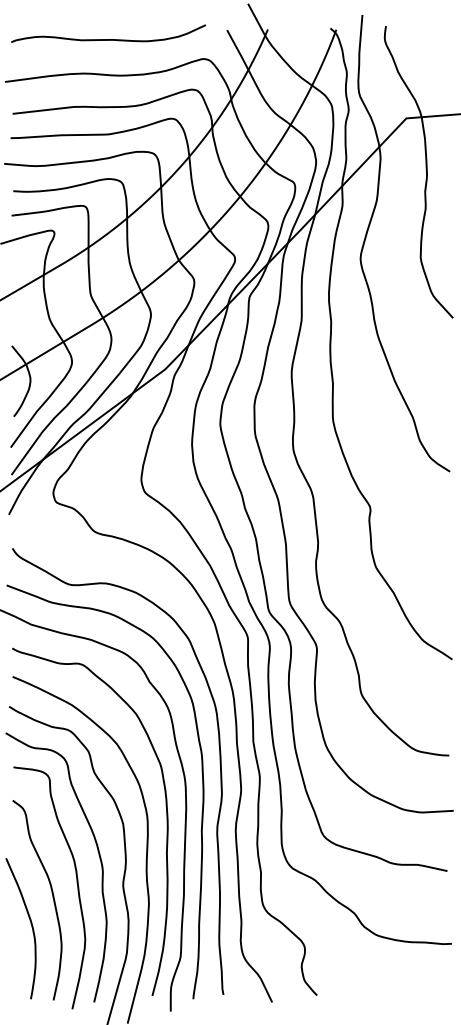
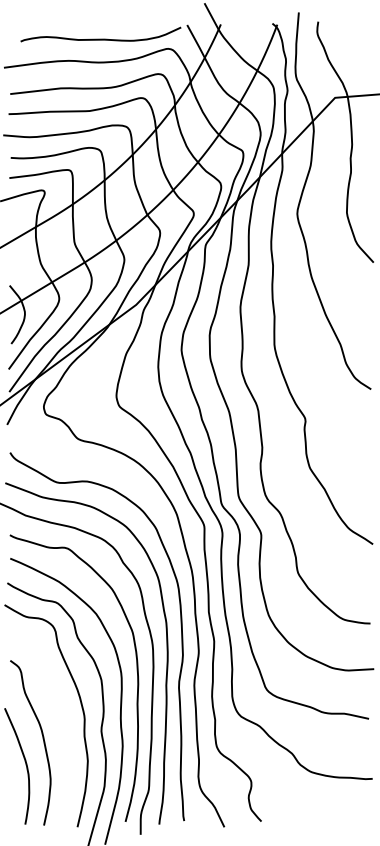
curve: (108, 39) -> (100, 39), moved
curve: (76, 883) -> (62, 729), removed

